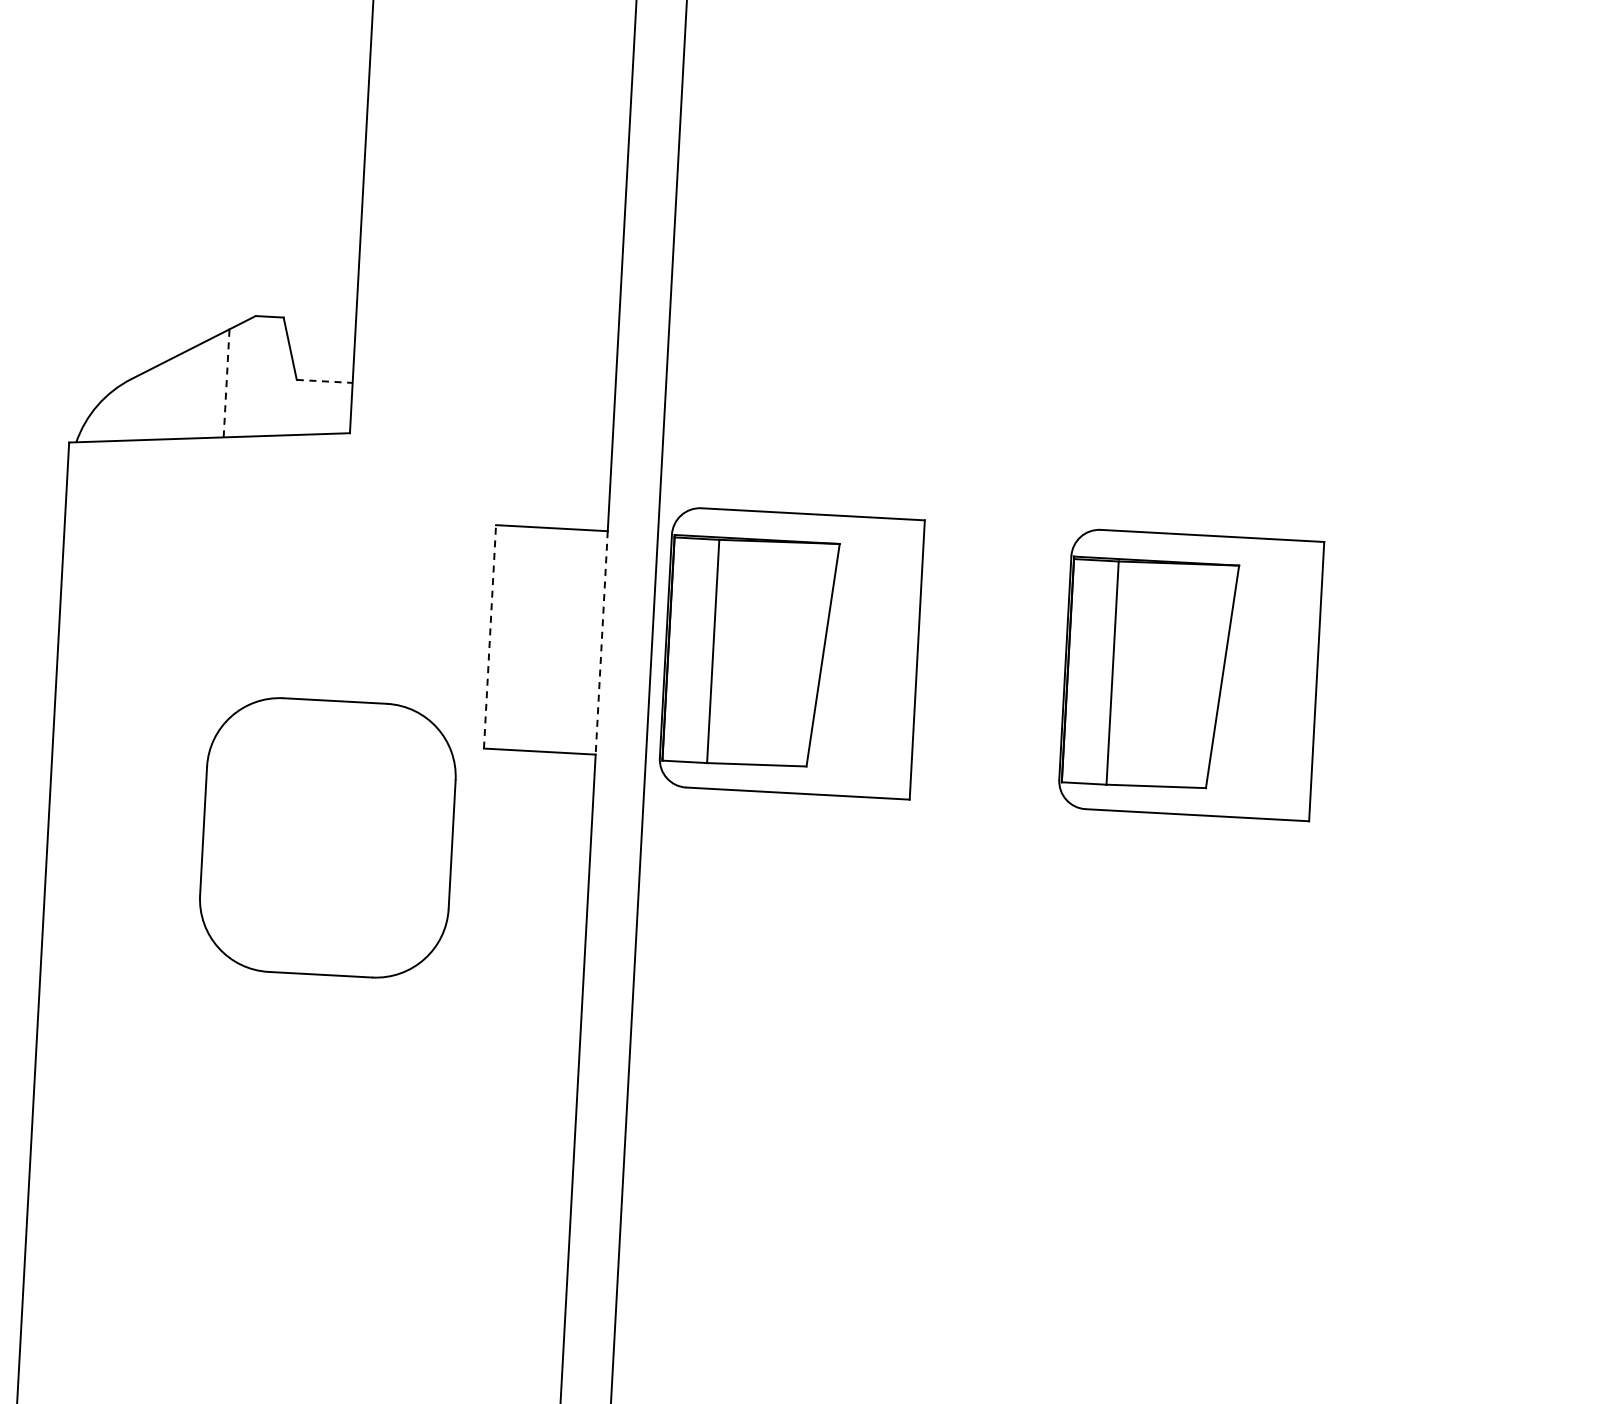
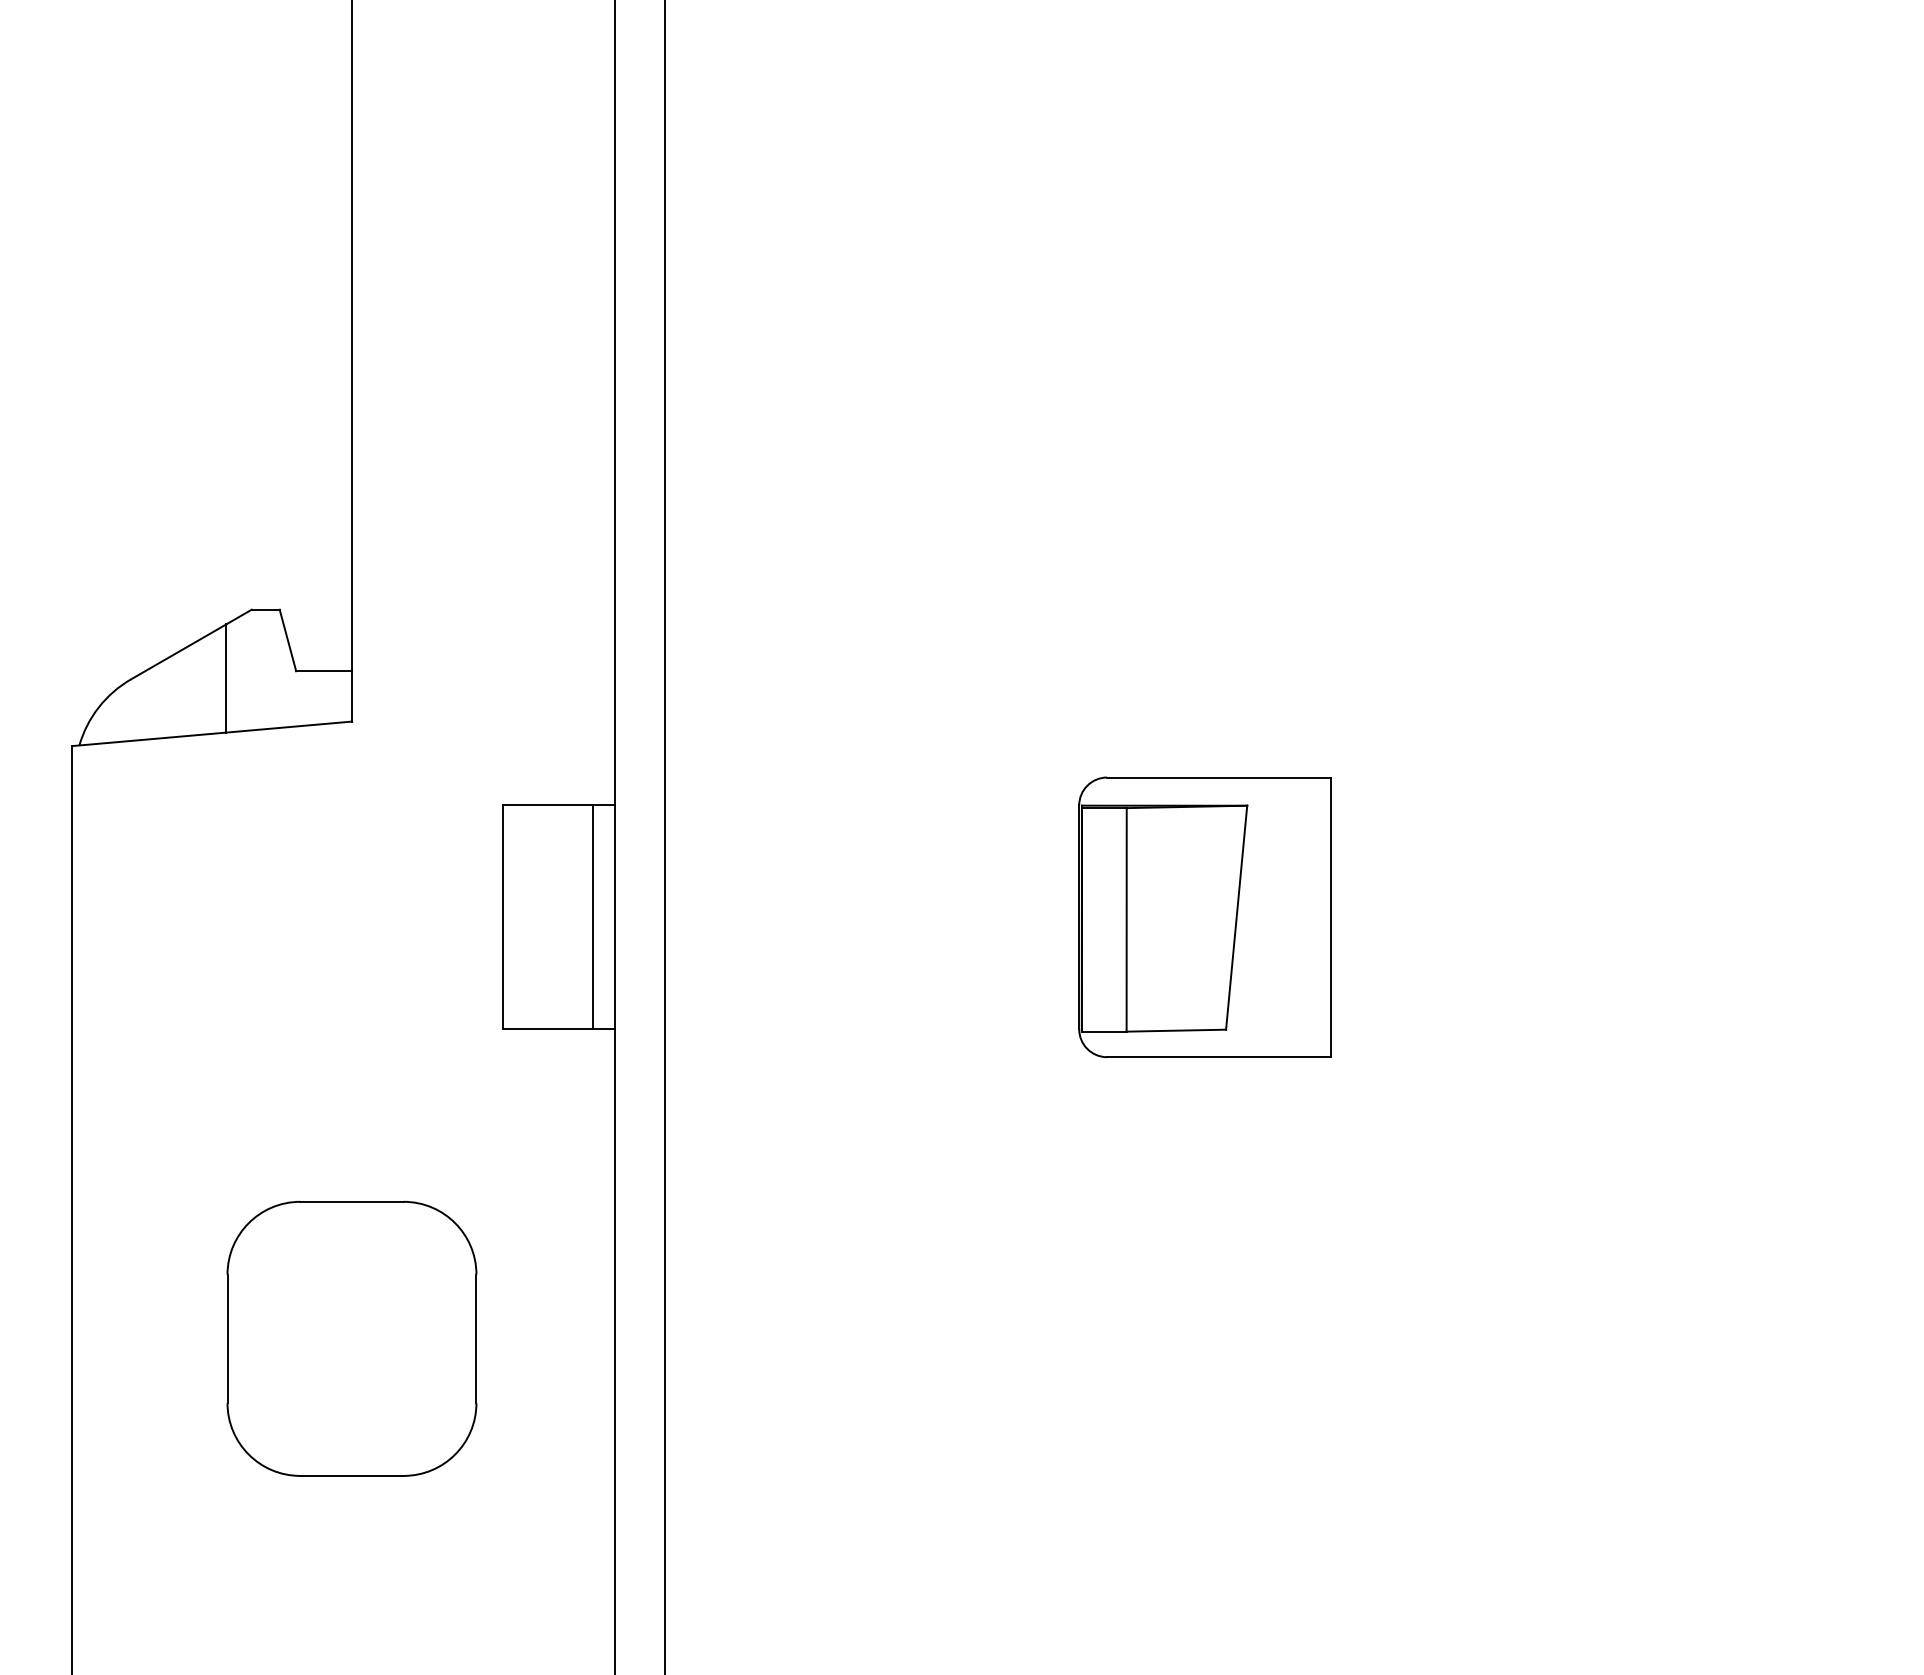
line: (325, 381) -> (324, 671), dashed -> solid
line: (226, 383) -> (226, 678), dashed -> solid
line: (490, 637) -> (503, 917), dashed -> solid
line: (580, 641) -> (593, 917), added
line: (601, 643) -> (614, 917), dashed -> solid
part: (791, 653) -> (804, 917), removed
part: (327, 837) -> (351, 1338), moved

